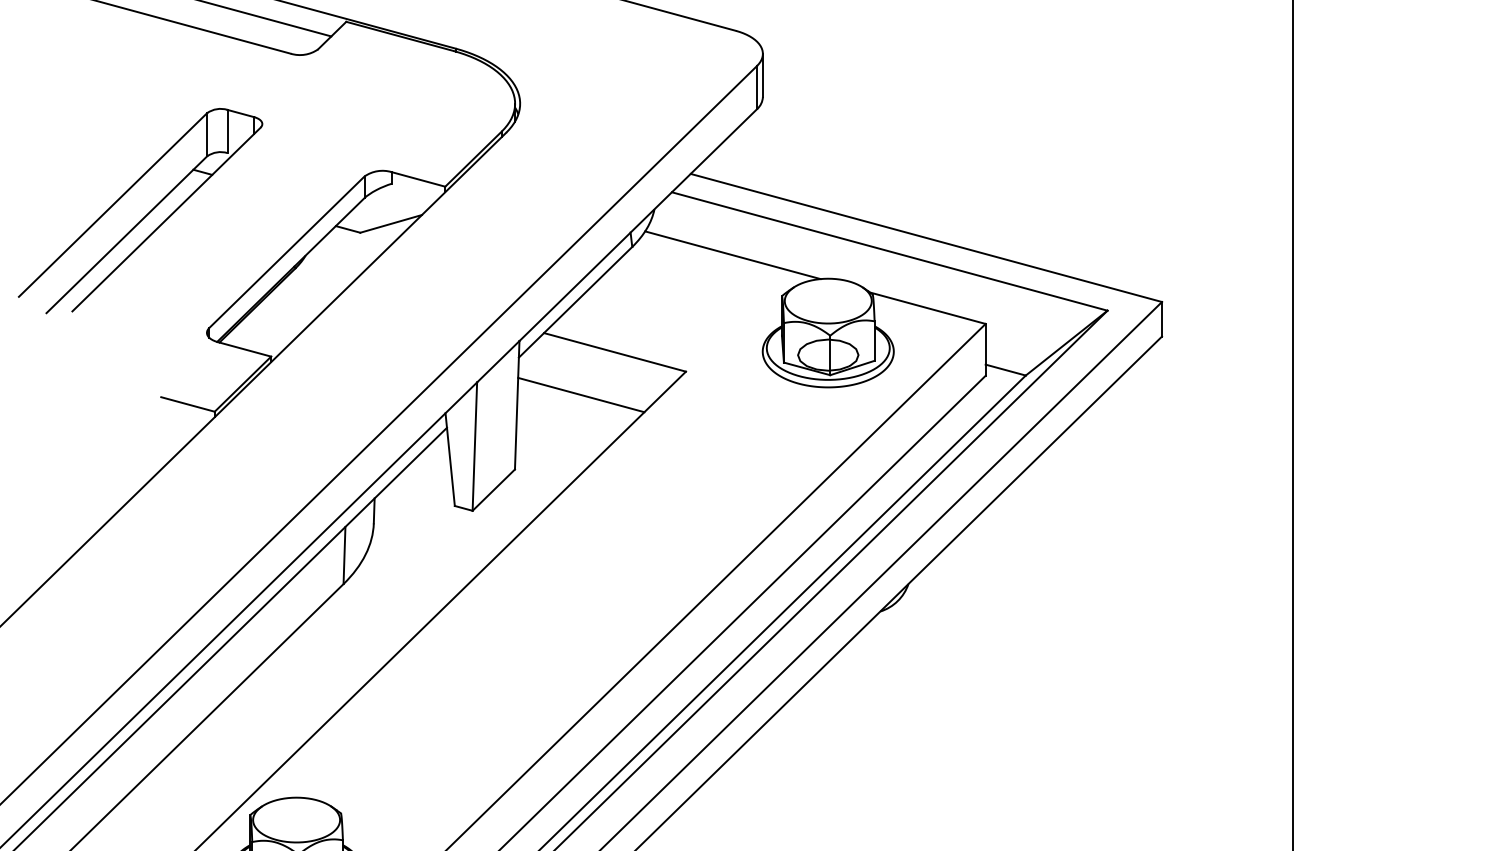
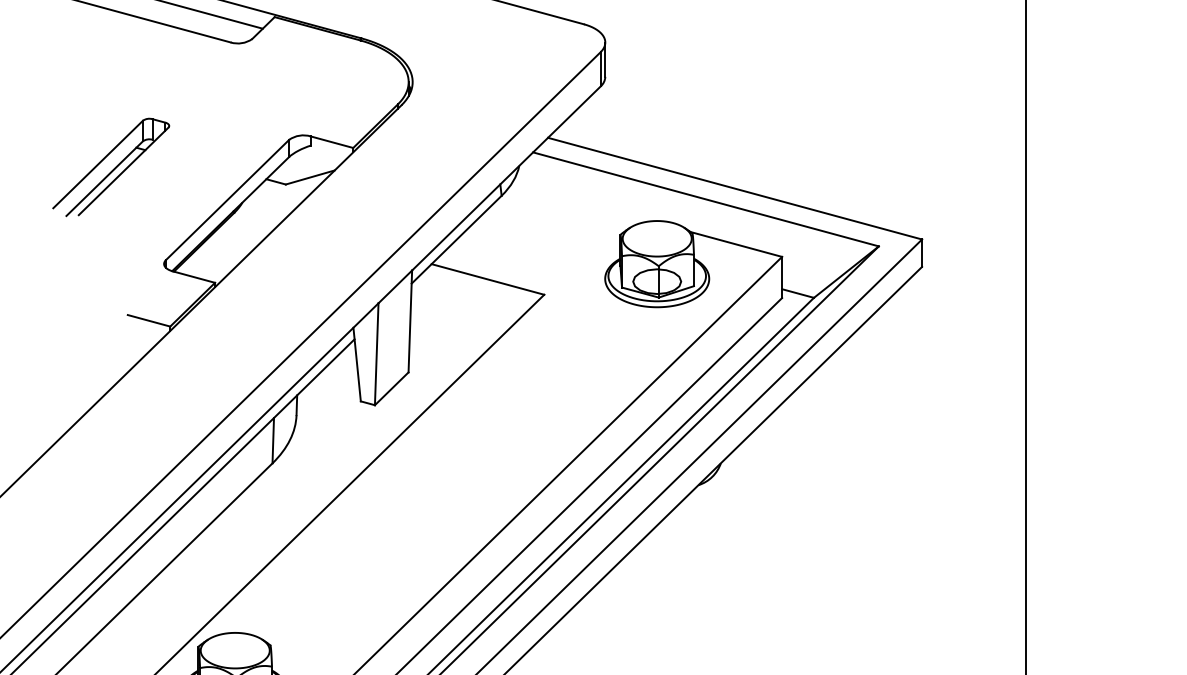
part: (139, 211) -> (110, 167), size x0.6
line: (732, 255) -> (581, 202), removed
line: (581, 394) -> (461, 312), removed

